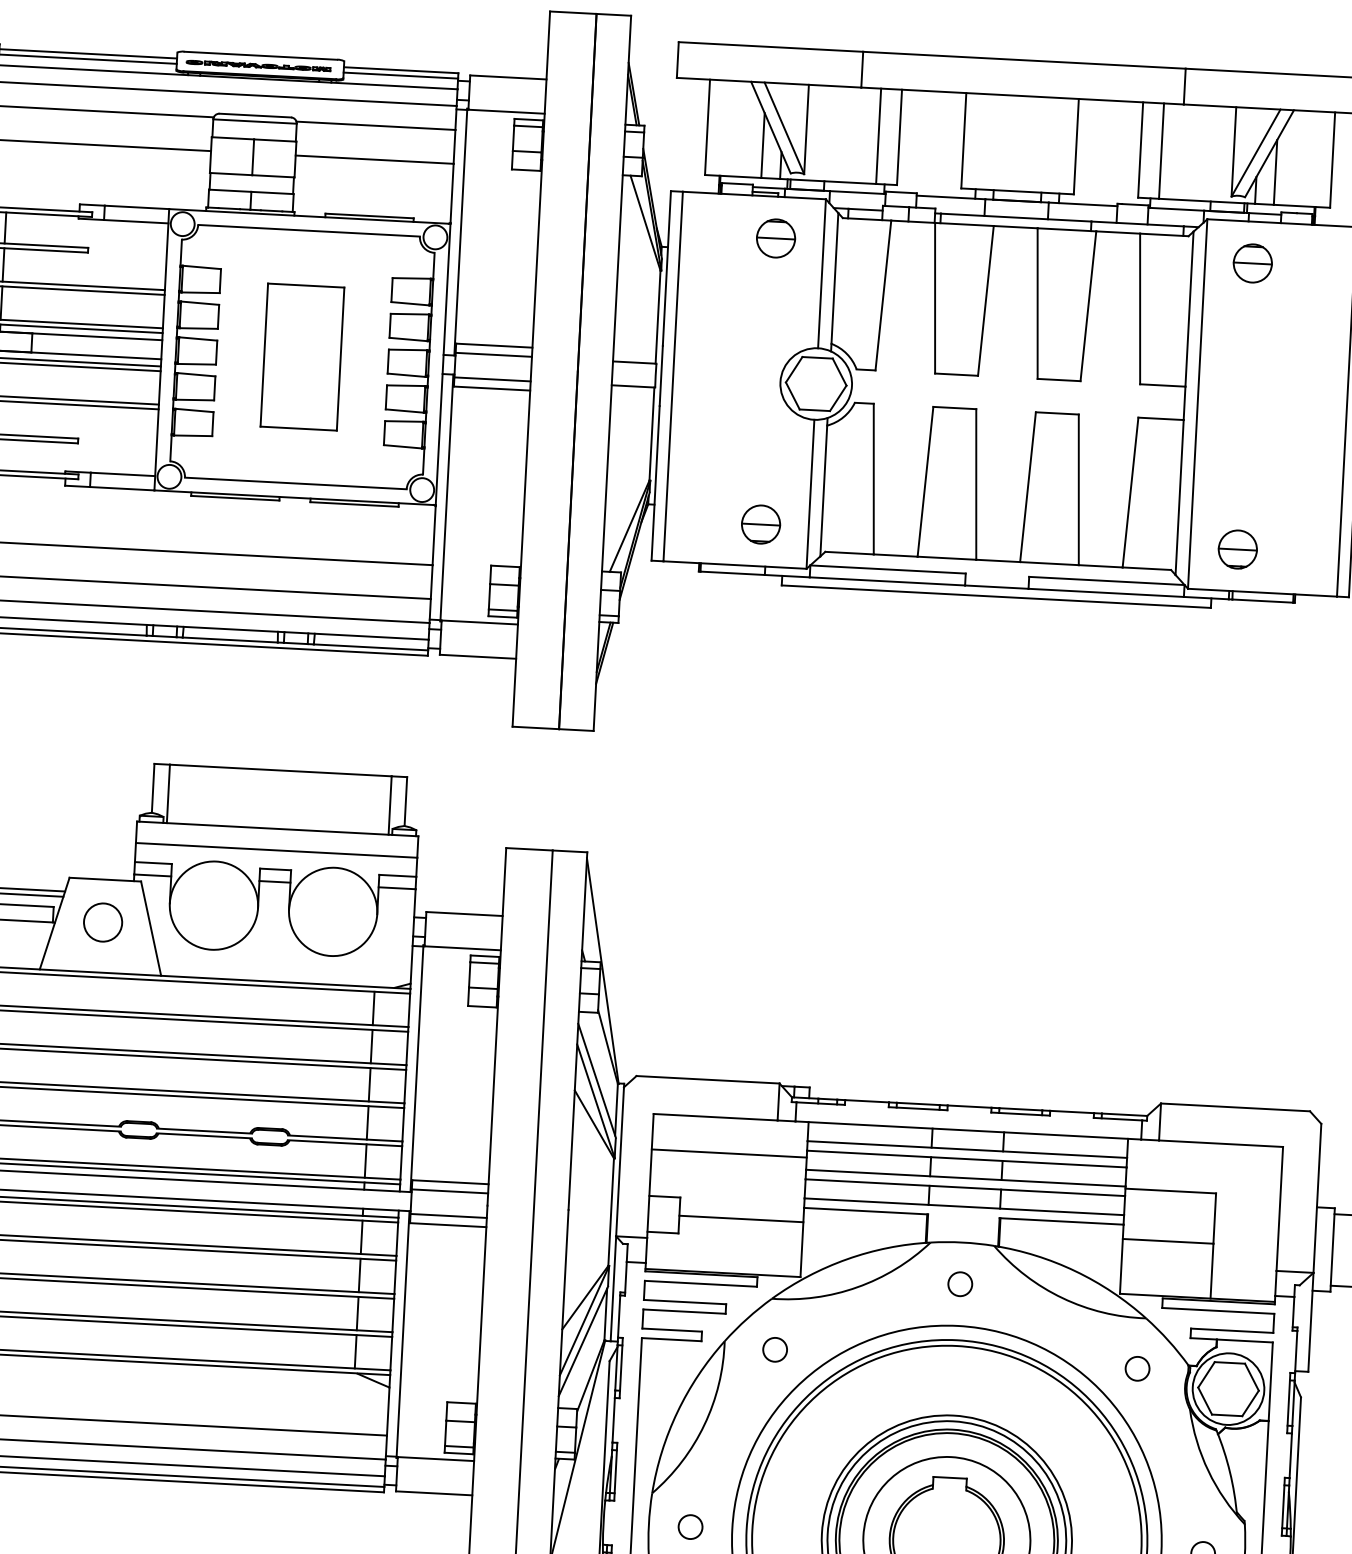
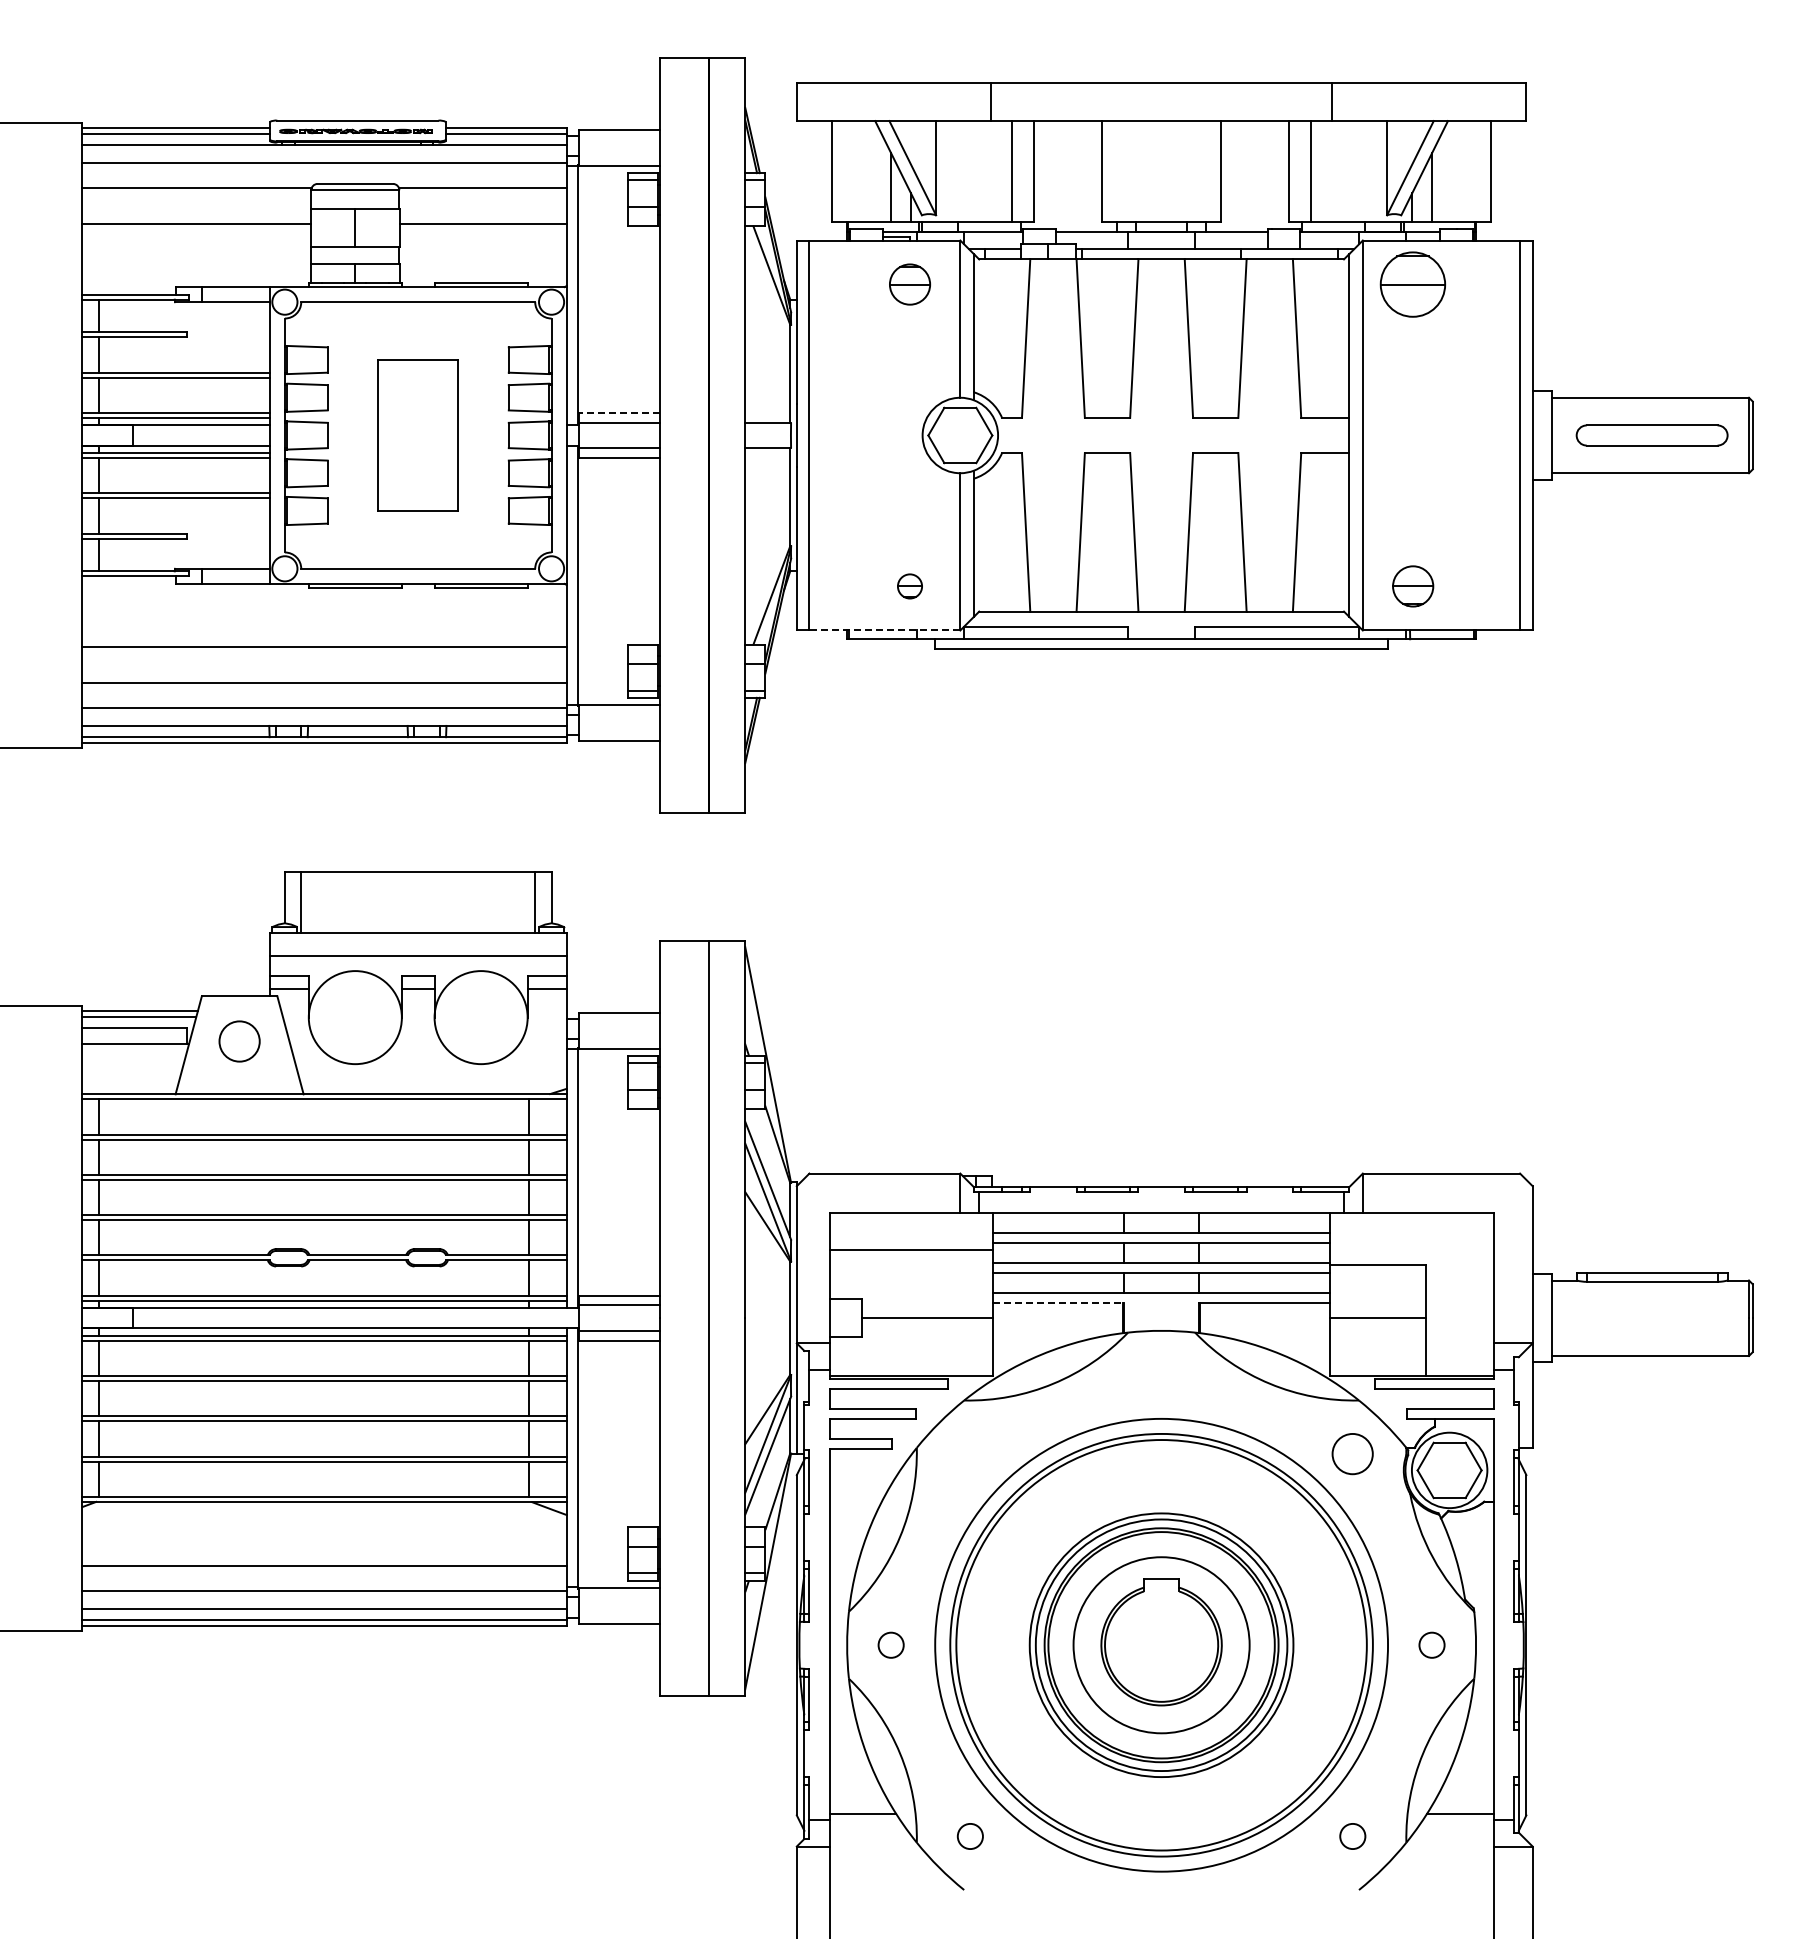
part: (1253, 263) -> (1413, 284), size x1.6
line: (493, 345) -> (618, 412), solid -> dashed
part: (760, 524) -> (909, 586), size x0.6
line: (734, 565) -> (884, 630), solid -> dashed
line: (866, 1211) -> (1058, 1303), solid -> dashed
circle: (960, 1283) -> (1161, 1374), removed
circle: (774, 1349) -> (969, 1453), removed
circle: (1137, 1368) -> (1352, 1453), size x1.6

